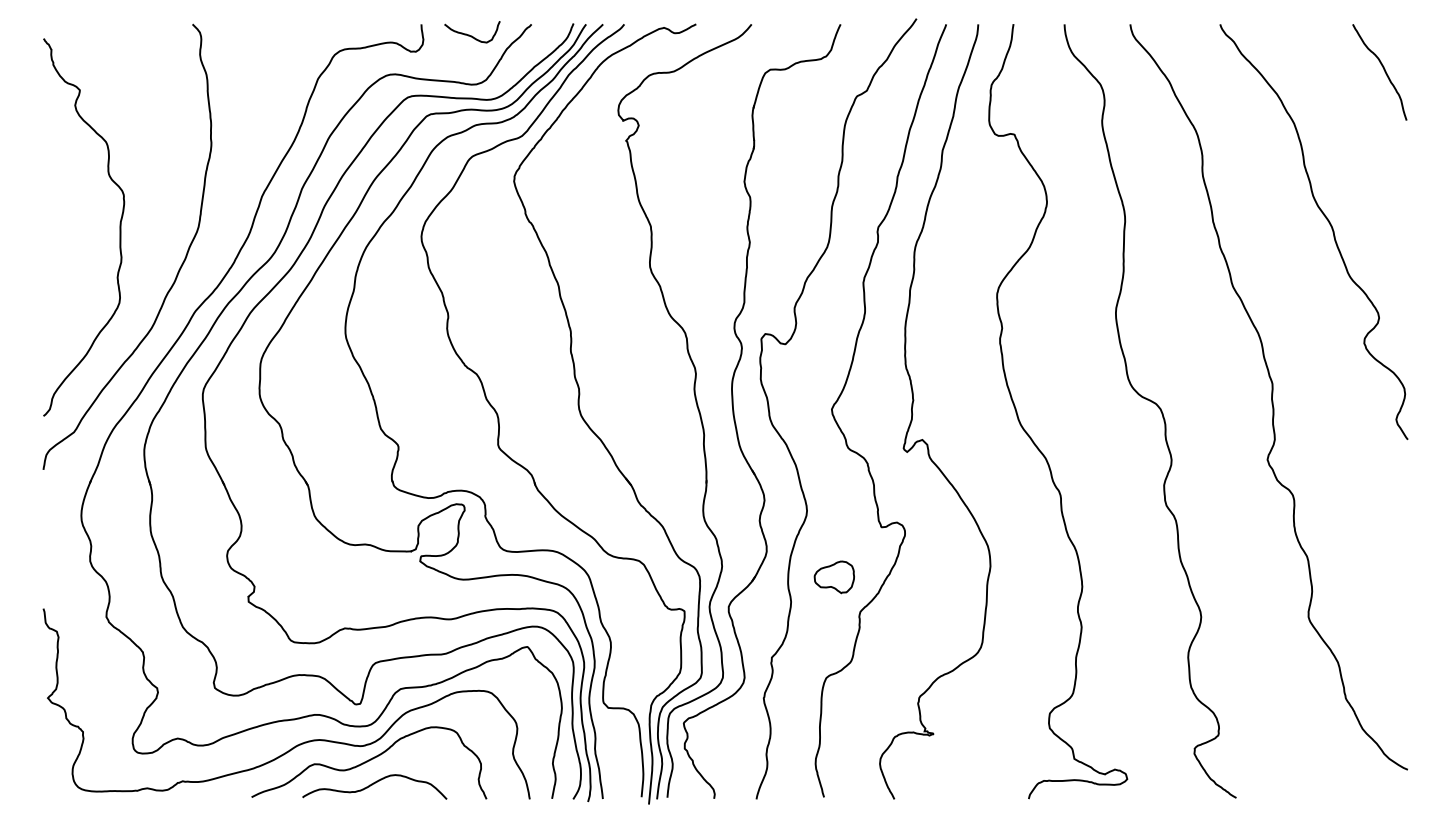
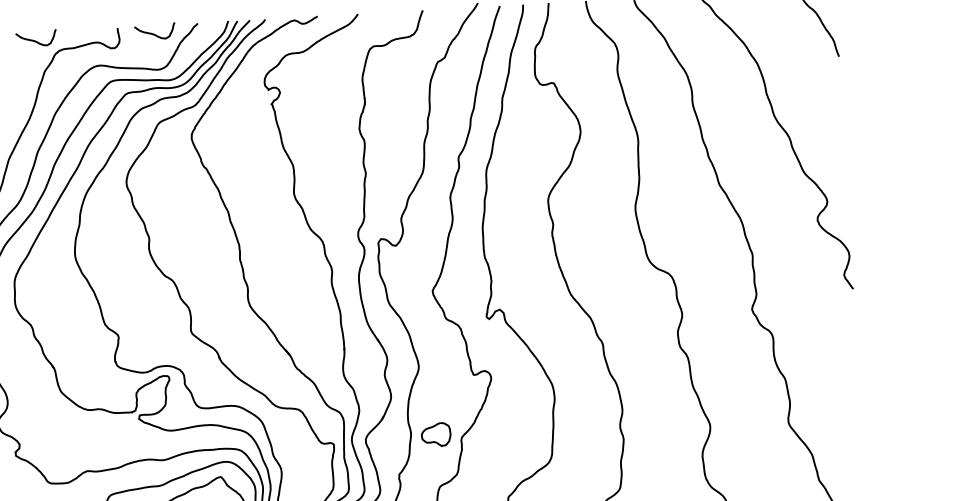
curve: (308, 35) -> (35, 40), added
part: (833, 577) -> (435, 435), moved

